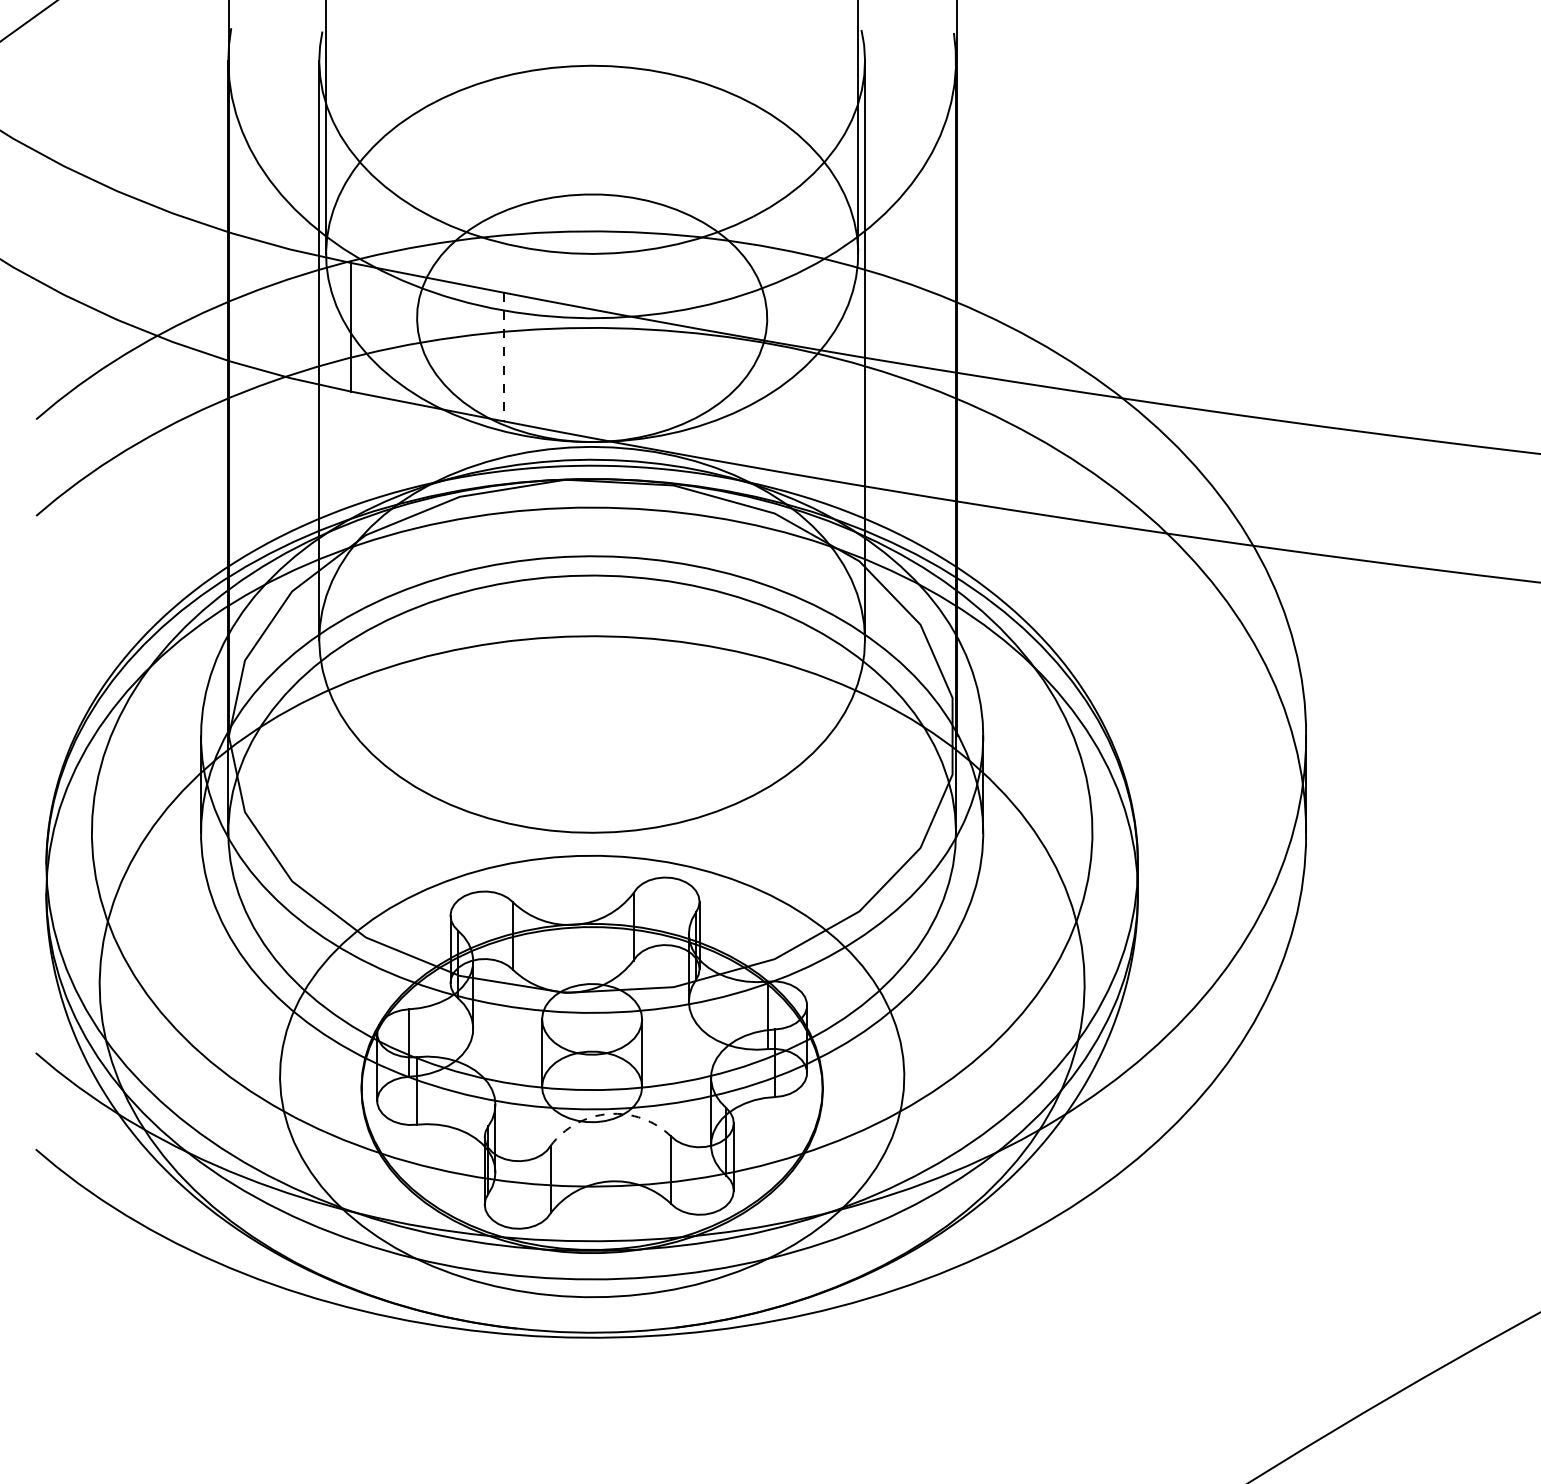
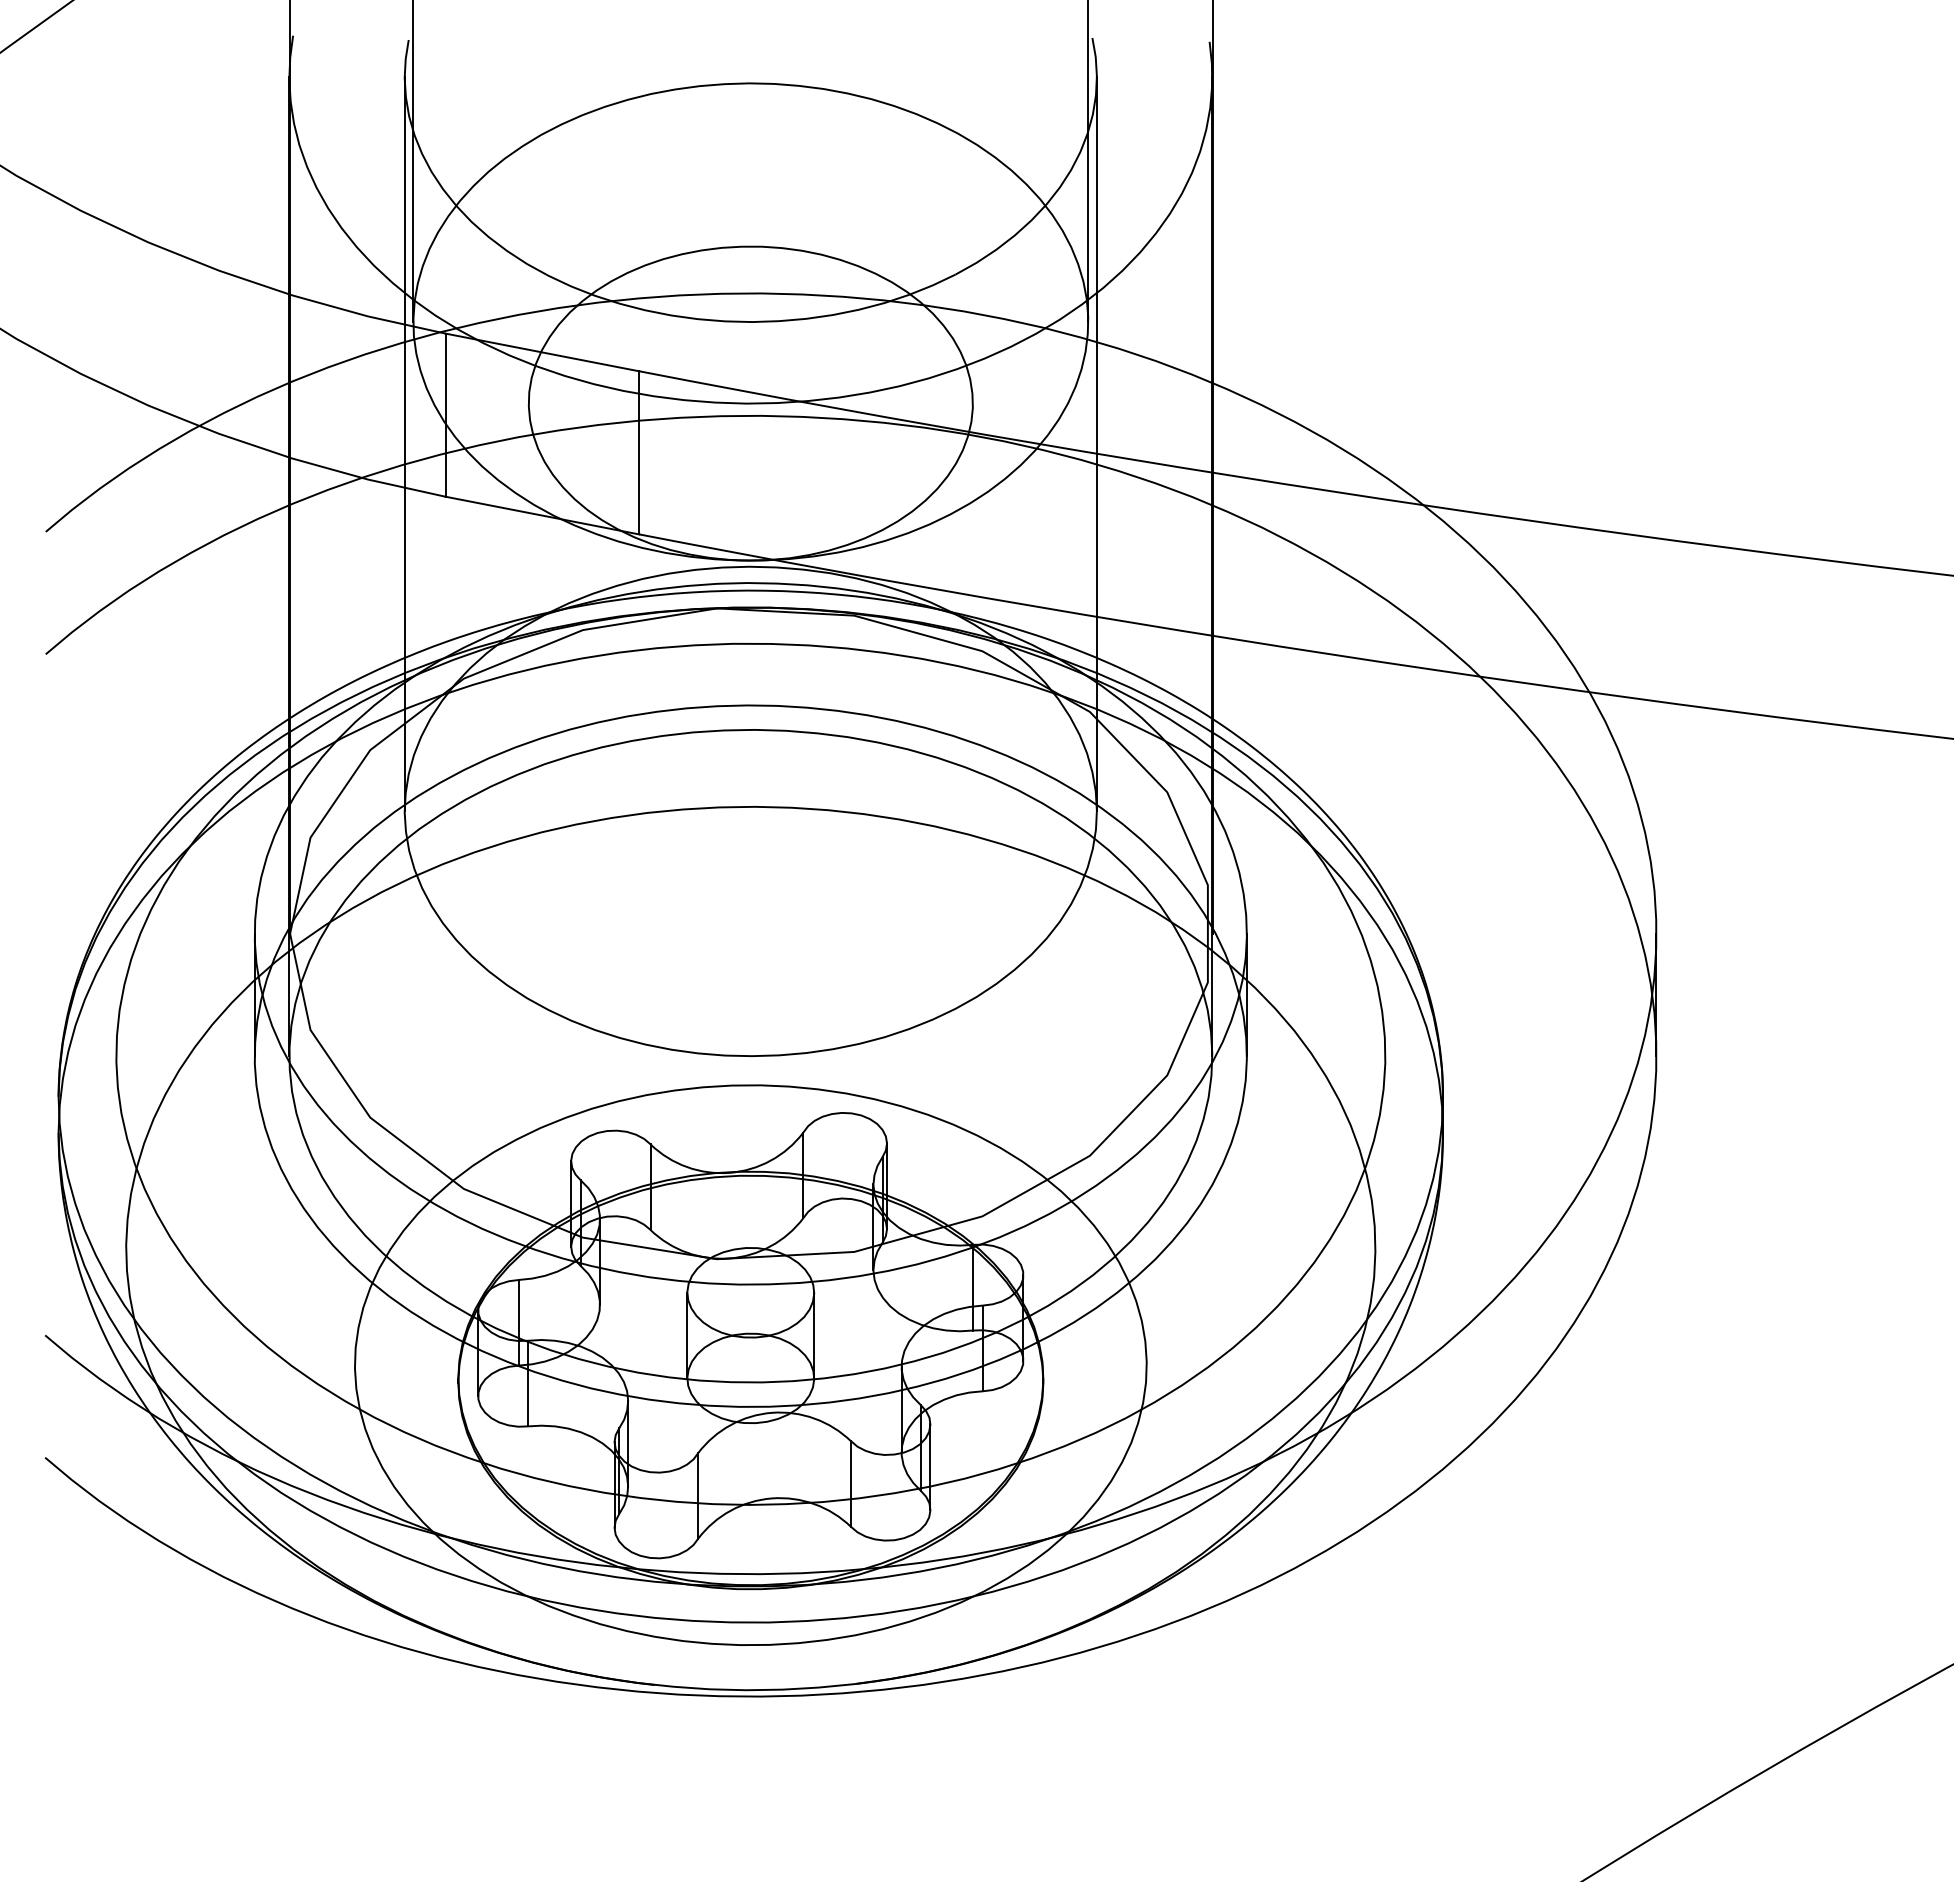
line: (504, 356) -> (639, 452), dashed -> solid
arc: (608, 1113) -> (771, 1412), dashed -> solid

